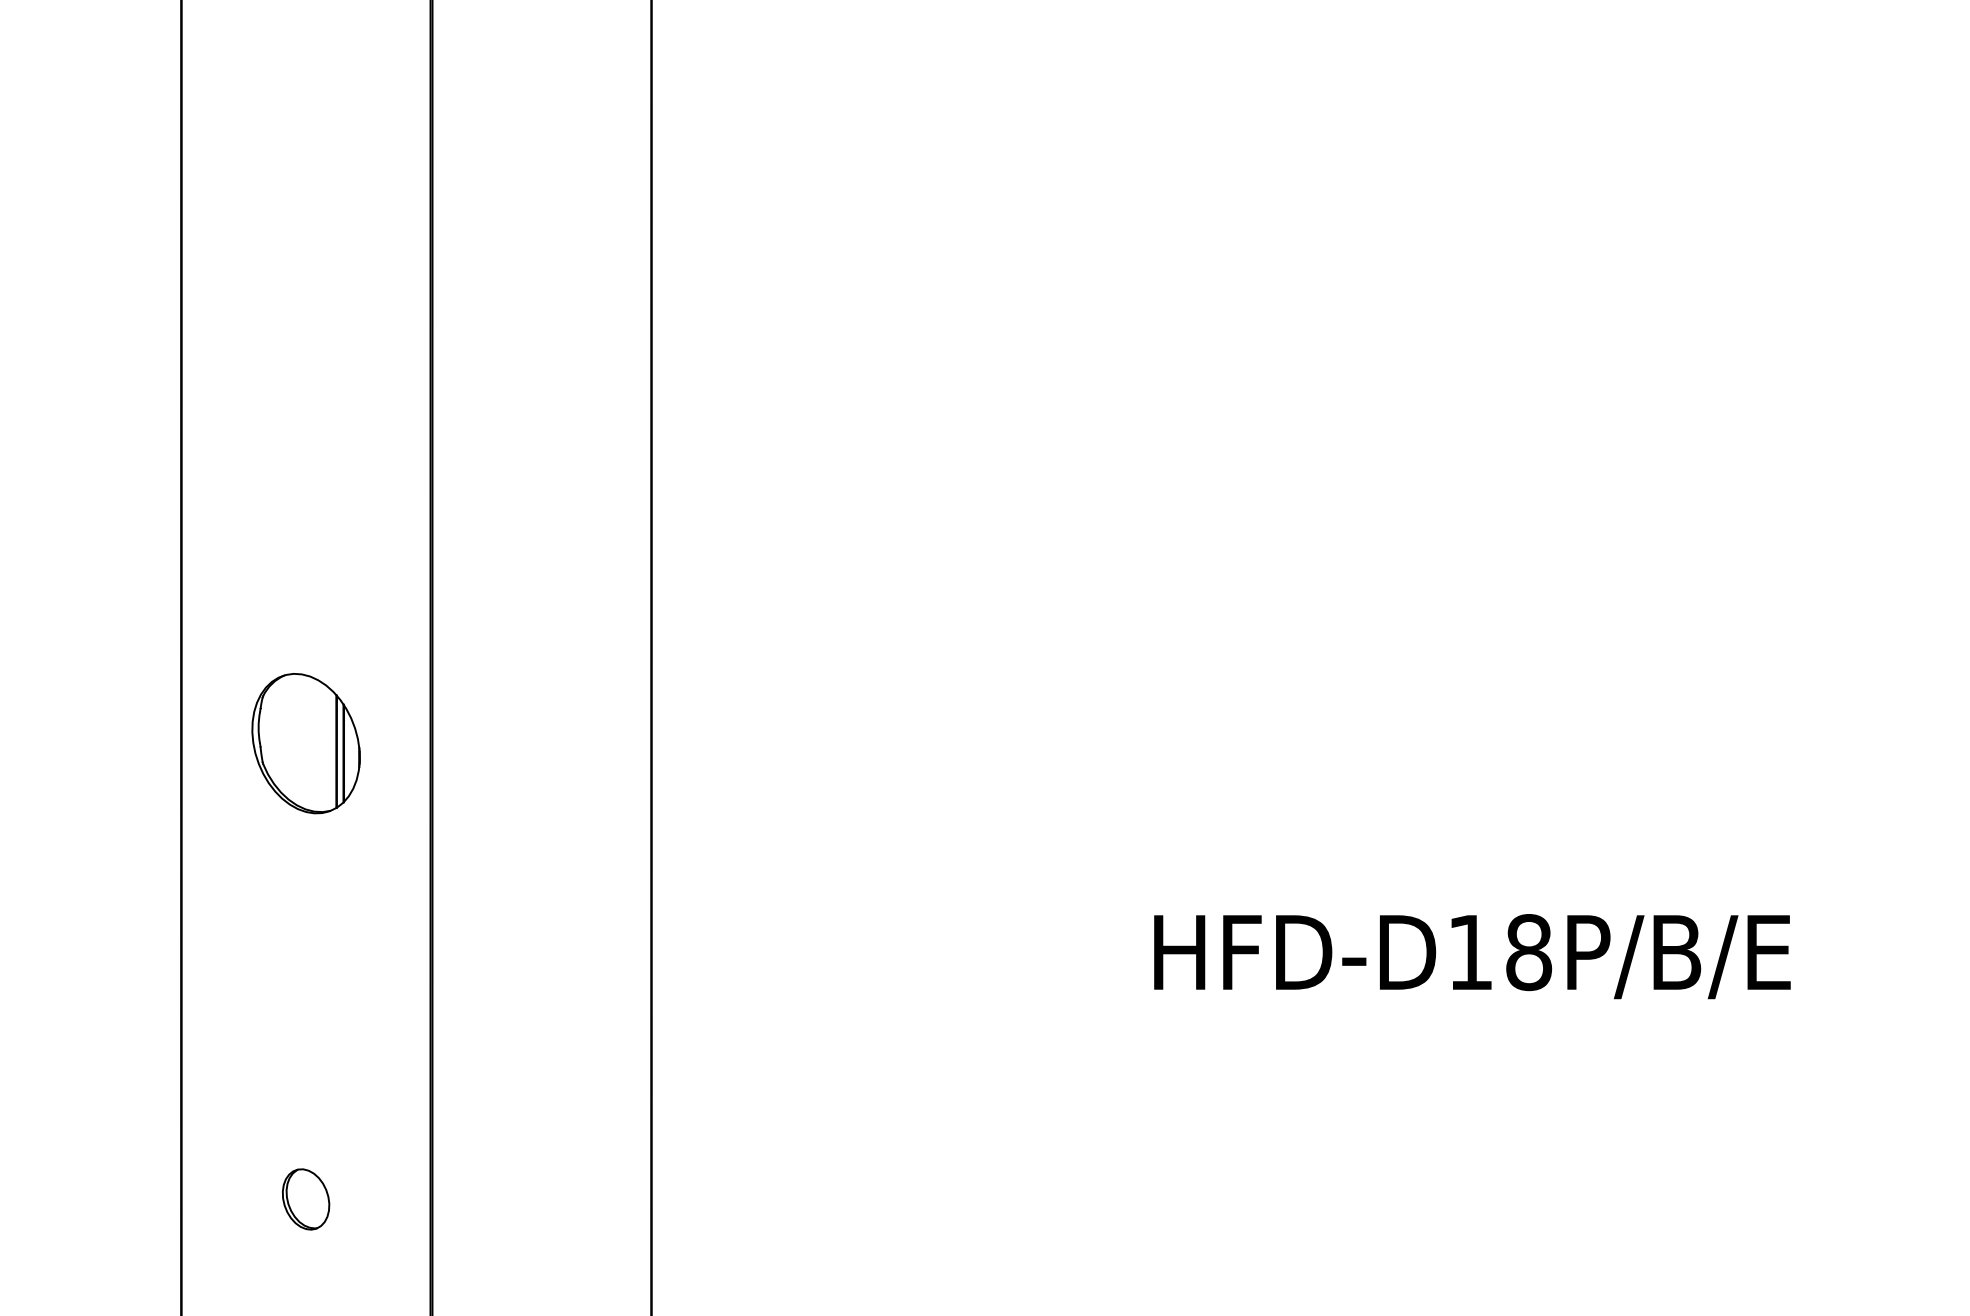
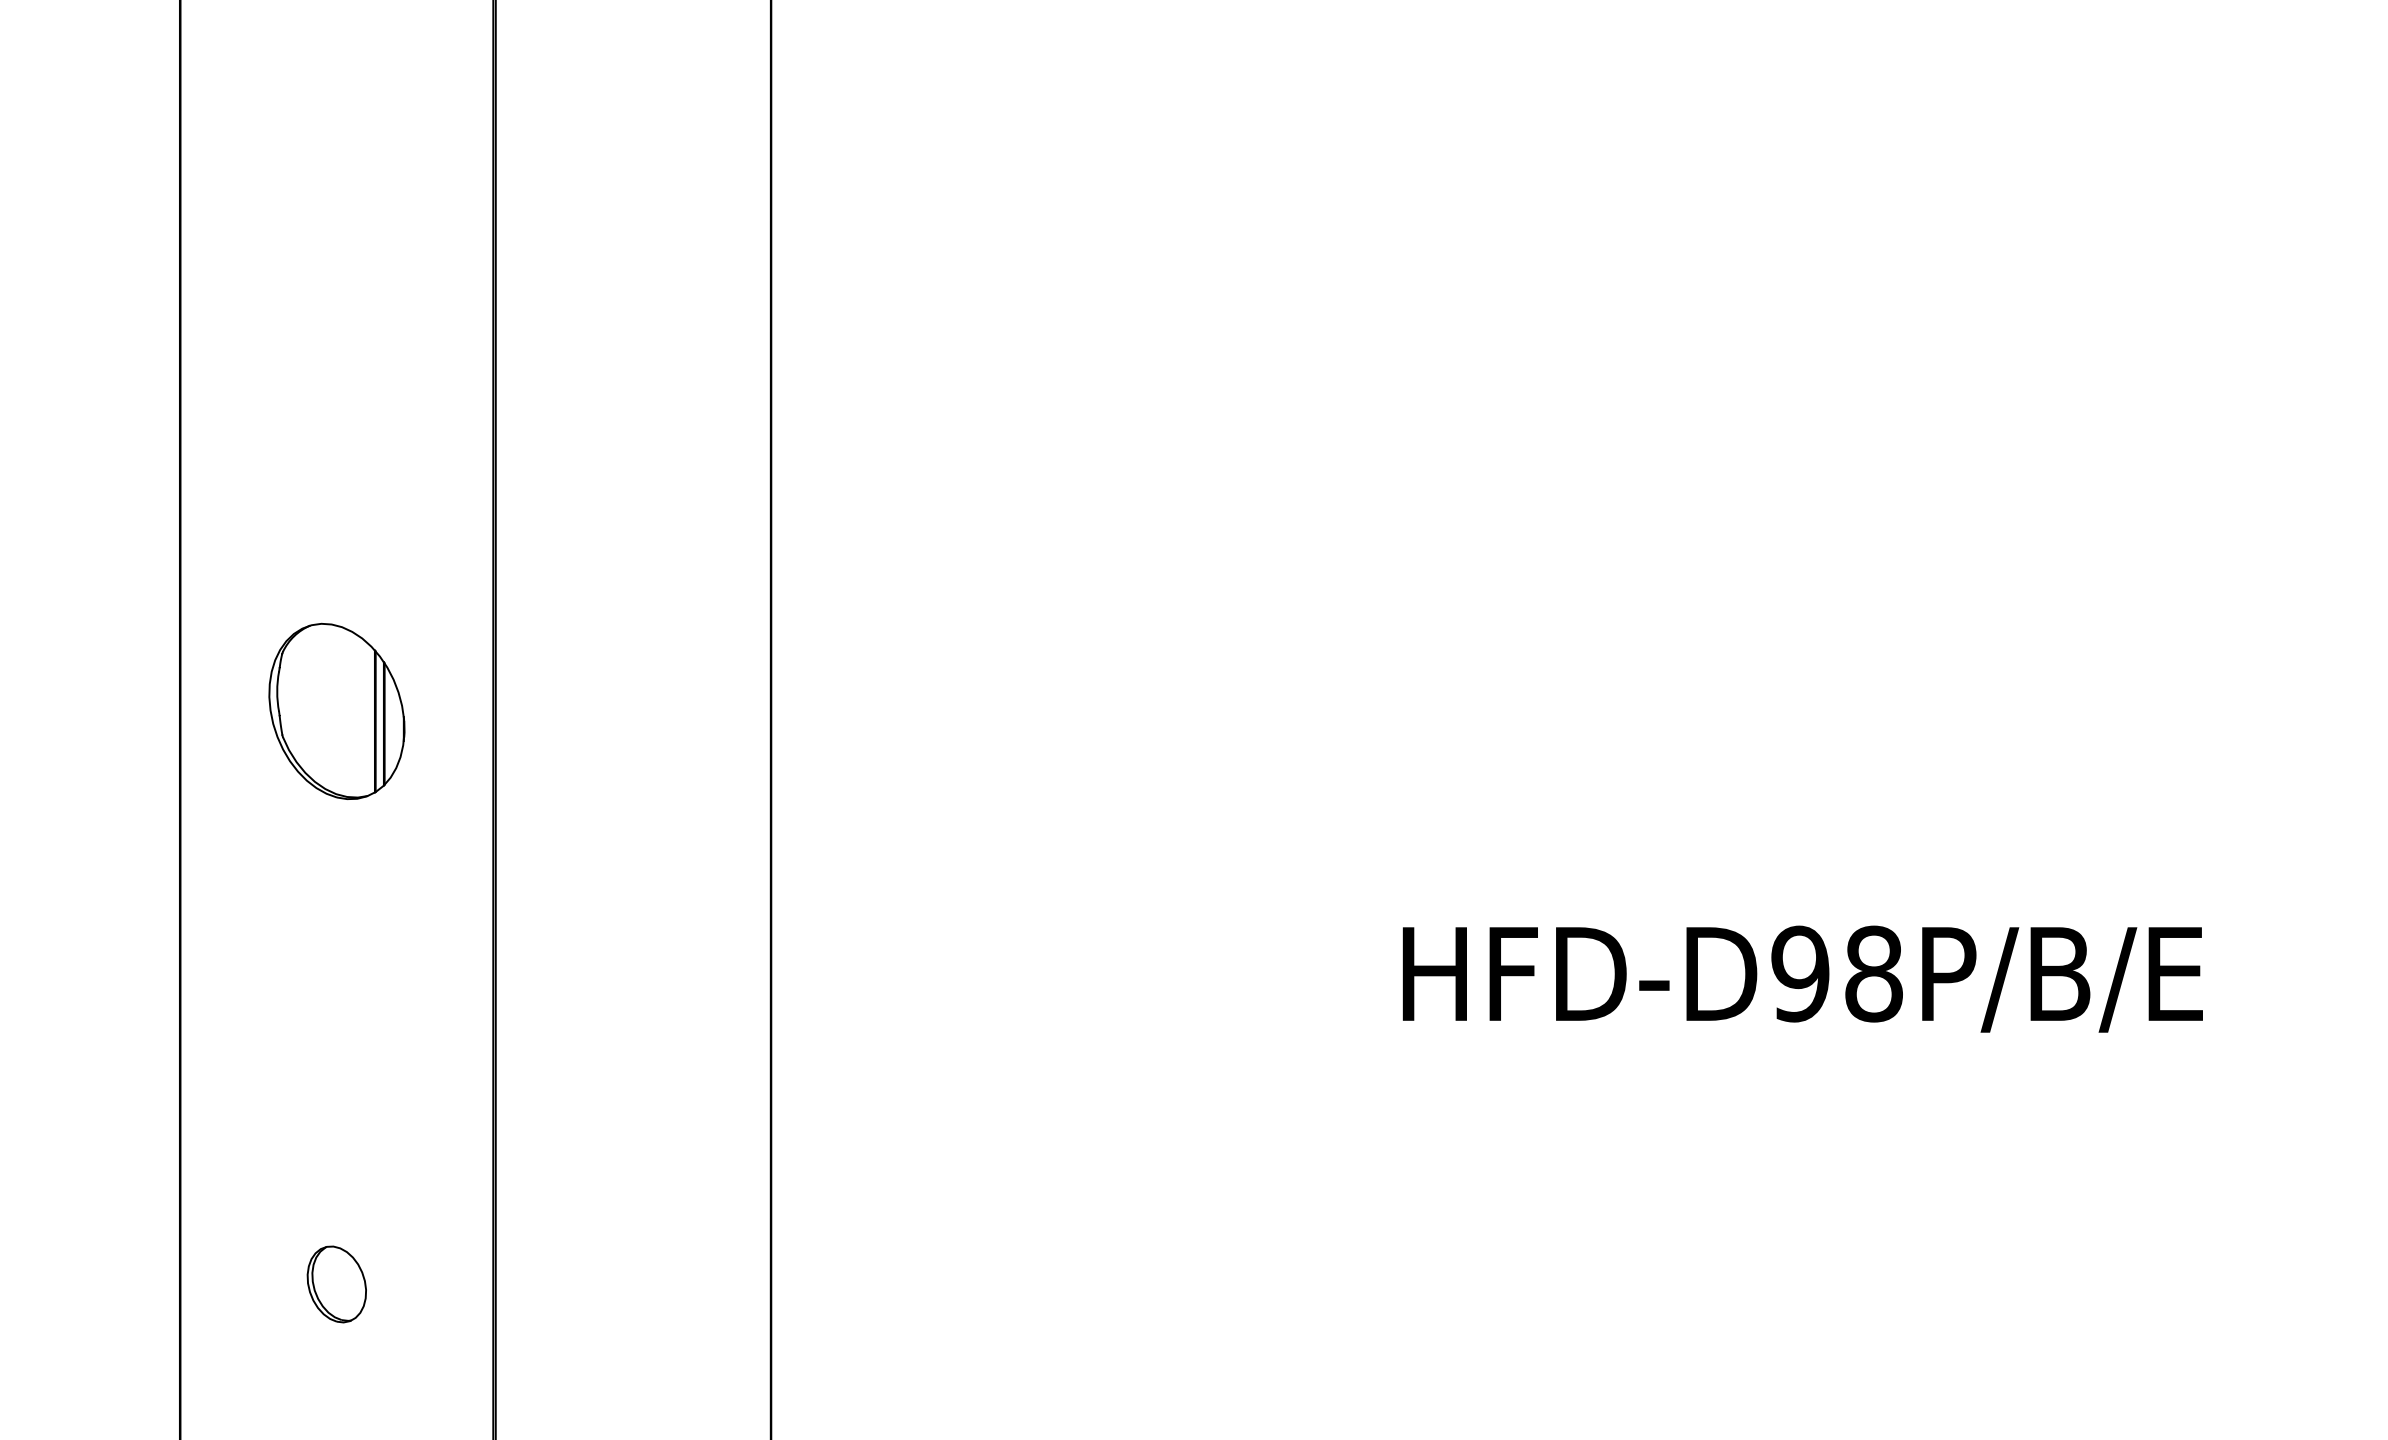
text: (1470, 952) -> (1800, 974), HFD-D18P/B/E -> HFD-D98P/B/E

